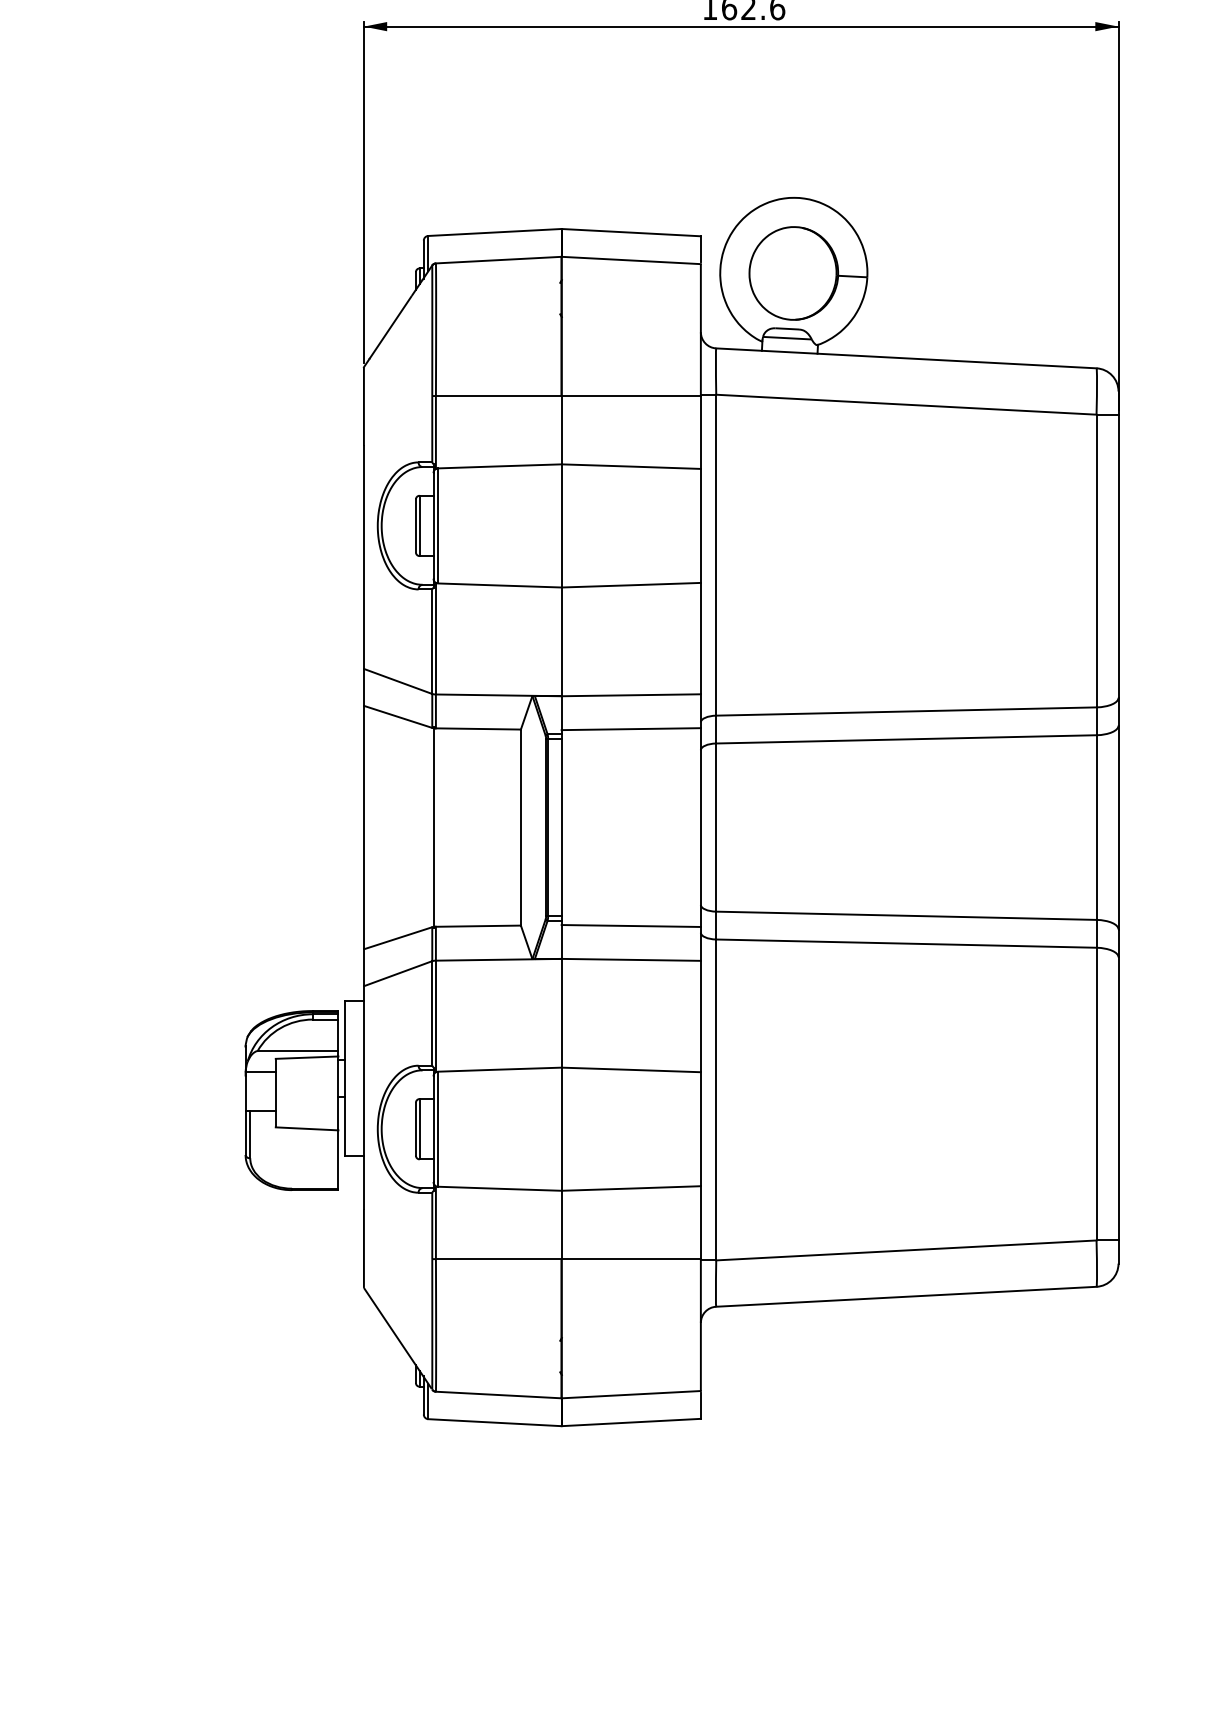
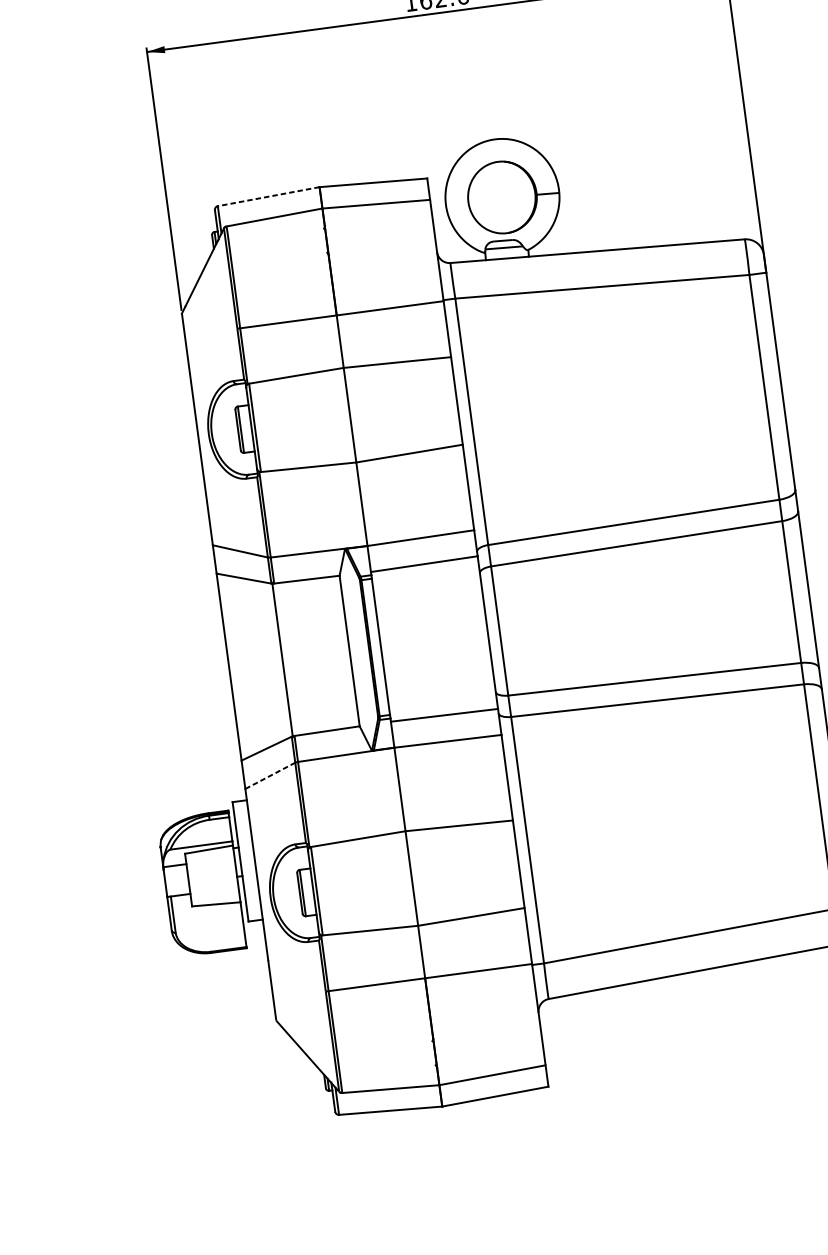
line: (494, 232) -> (268, 196), solid -> dashed
line: (399, 973) -> (271, 775), solid -> dashed

